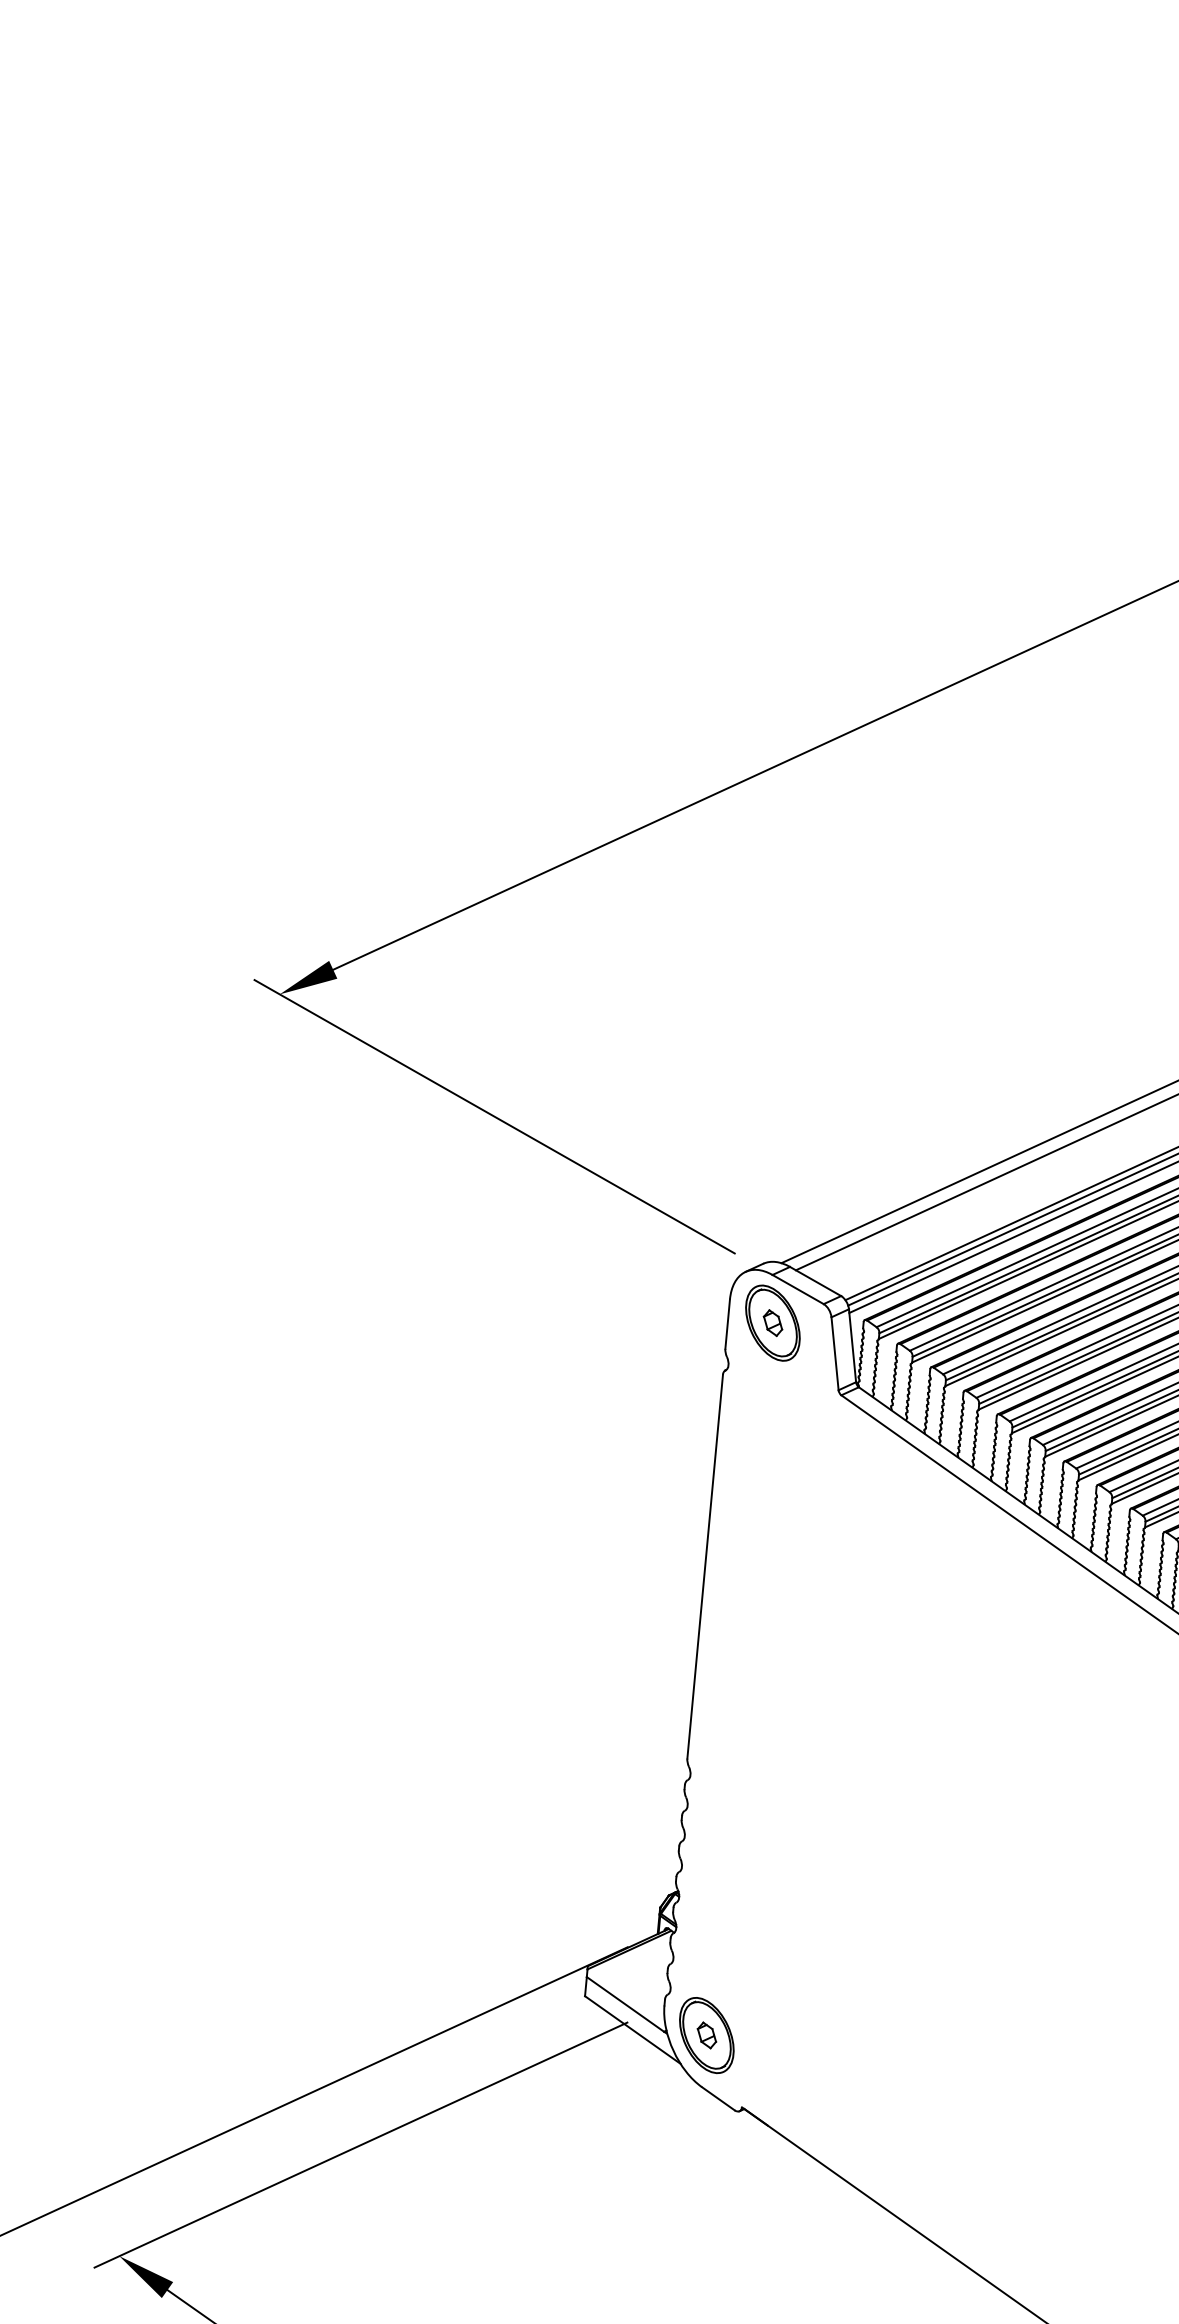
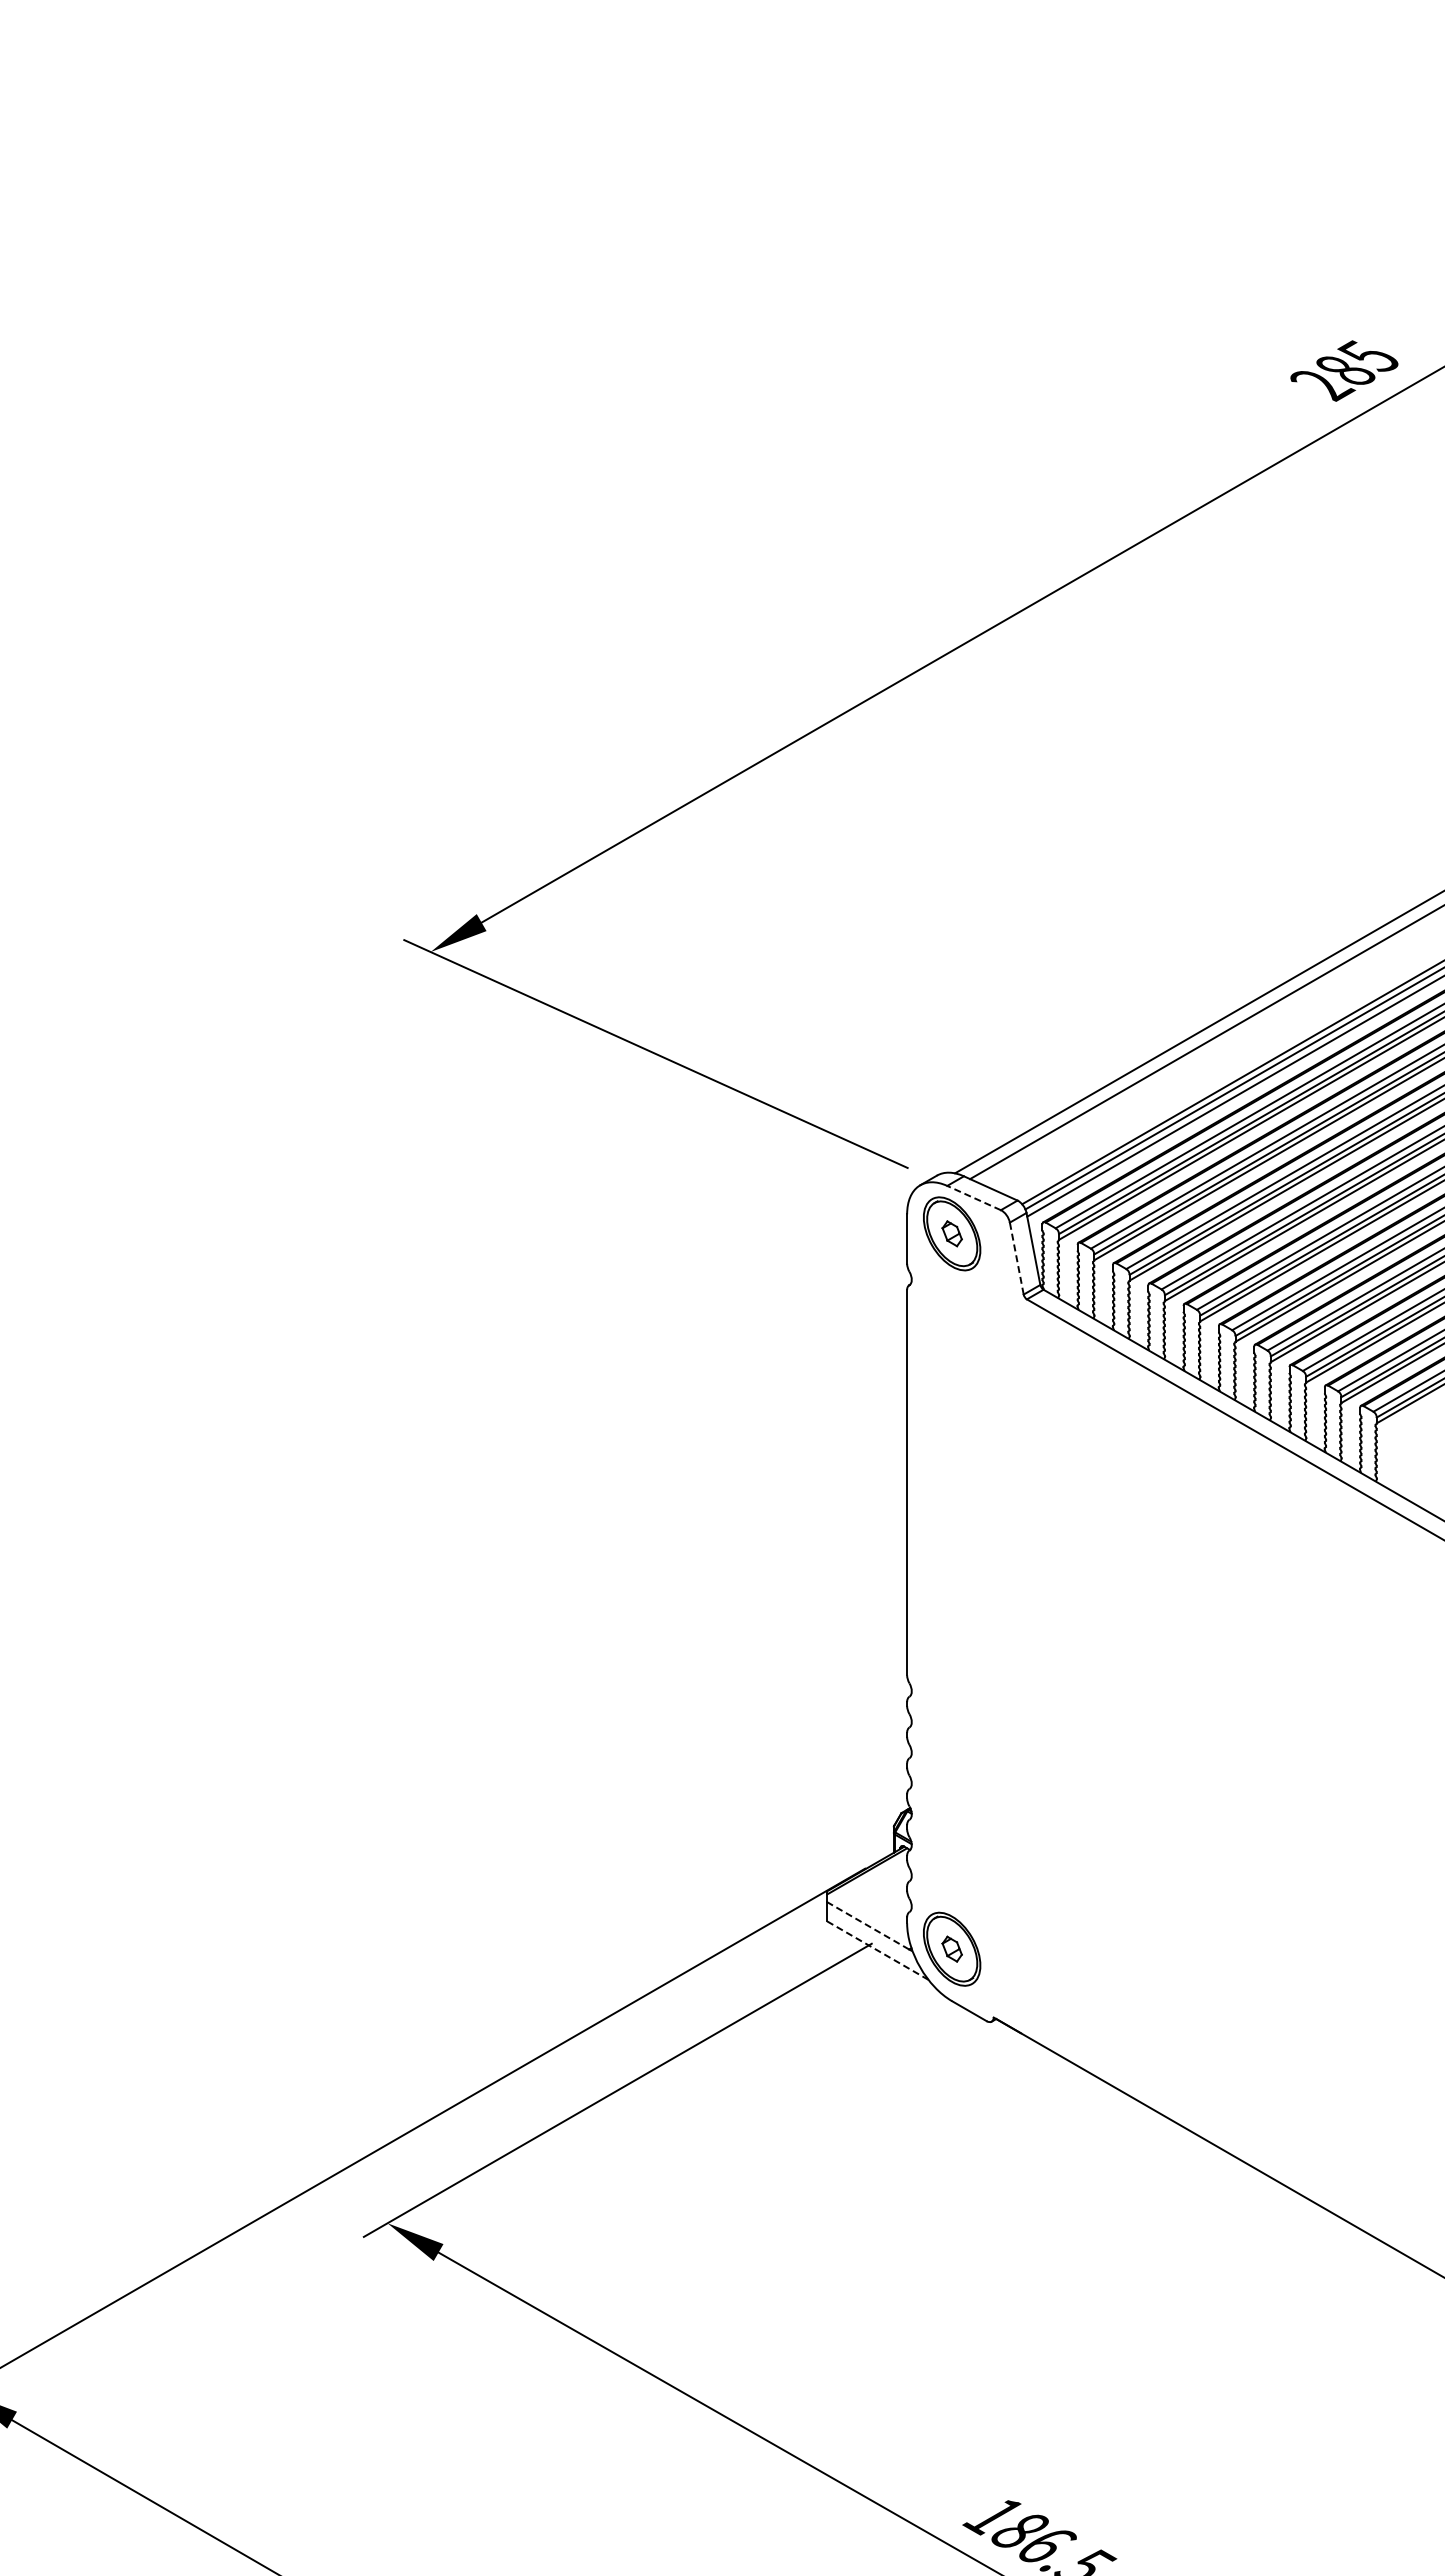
line: (797, 1288) -> (973, 1197), solid -> dashed
line: (834, 1353) -> (1016, 1258), solid -> dashed
line: (624, 2004) -> (867, 1925), solid -> dashed
line: (632, 2029) -> (877, 1950), solid -> dashed

